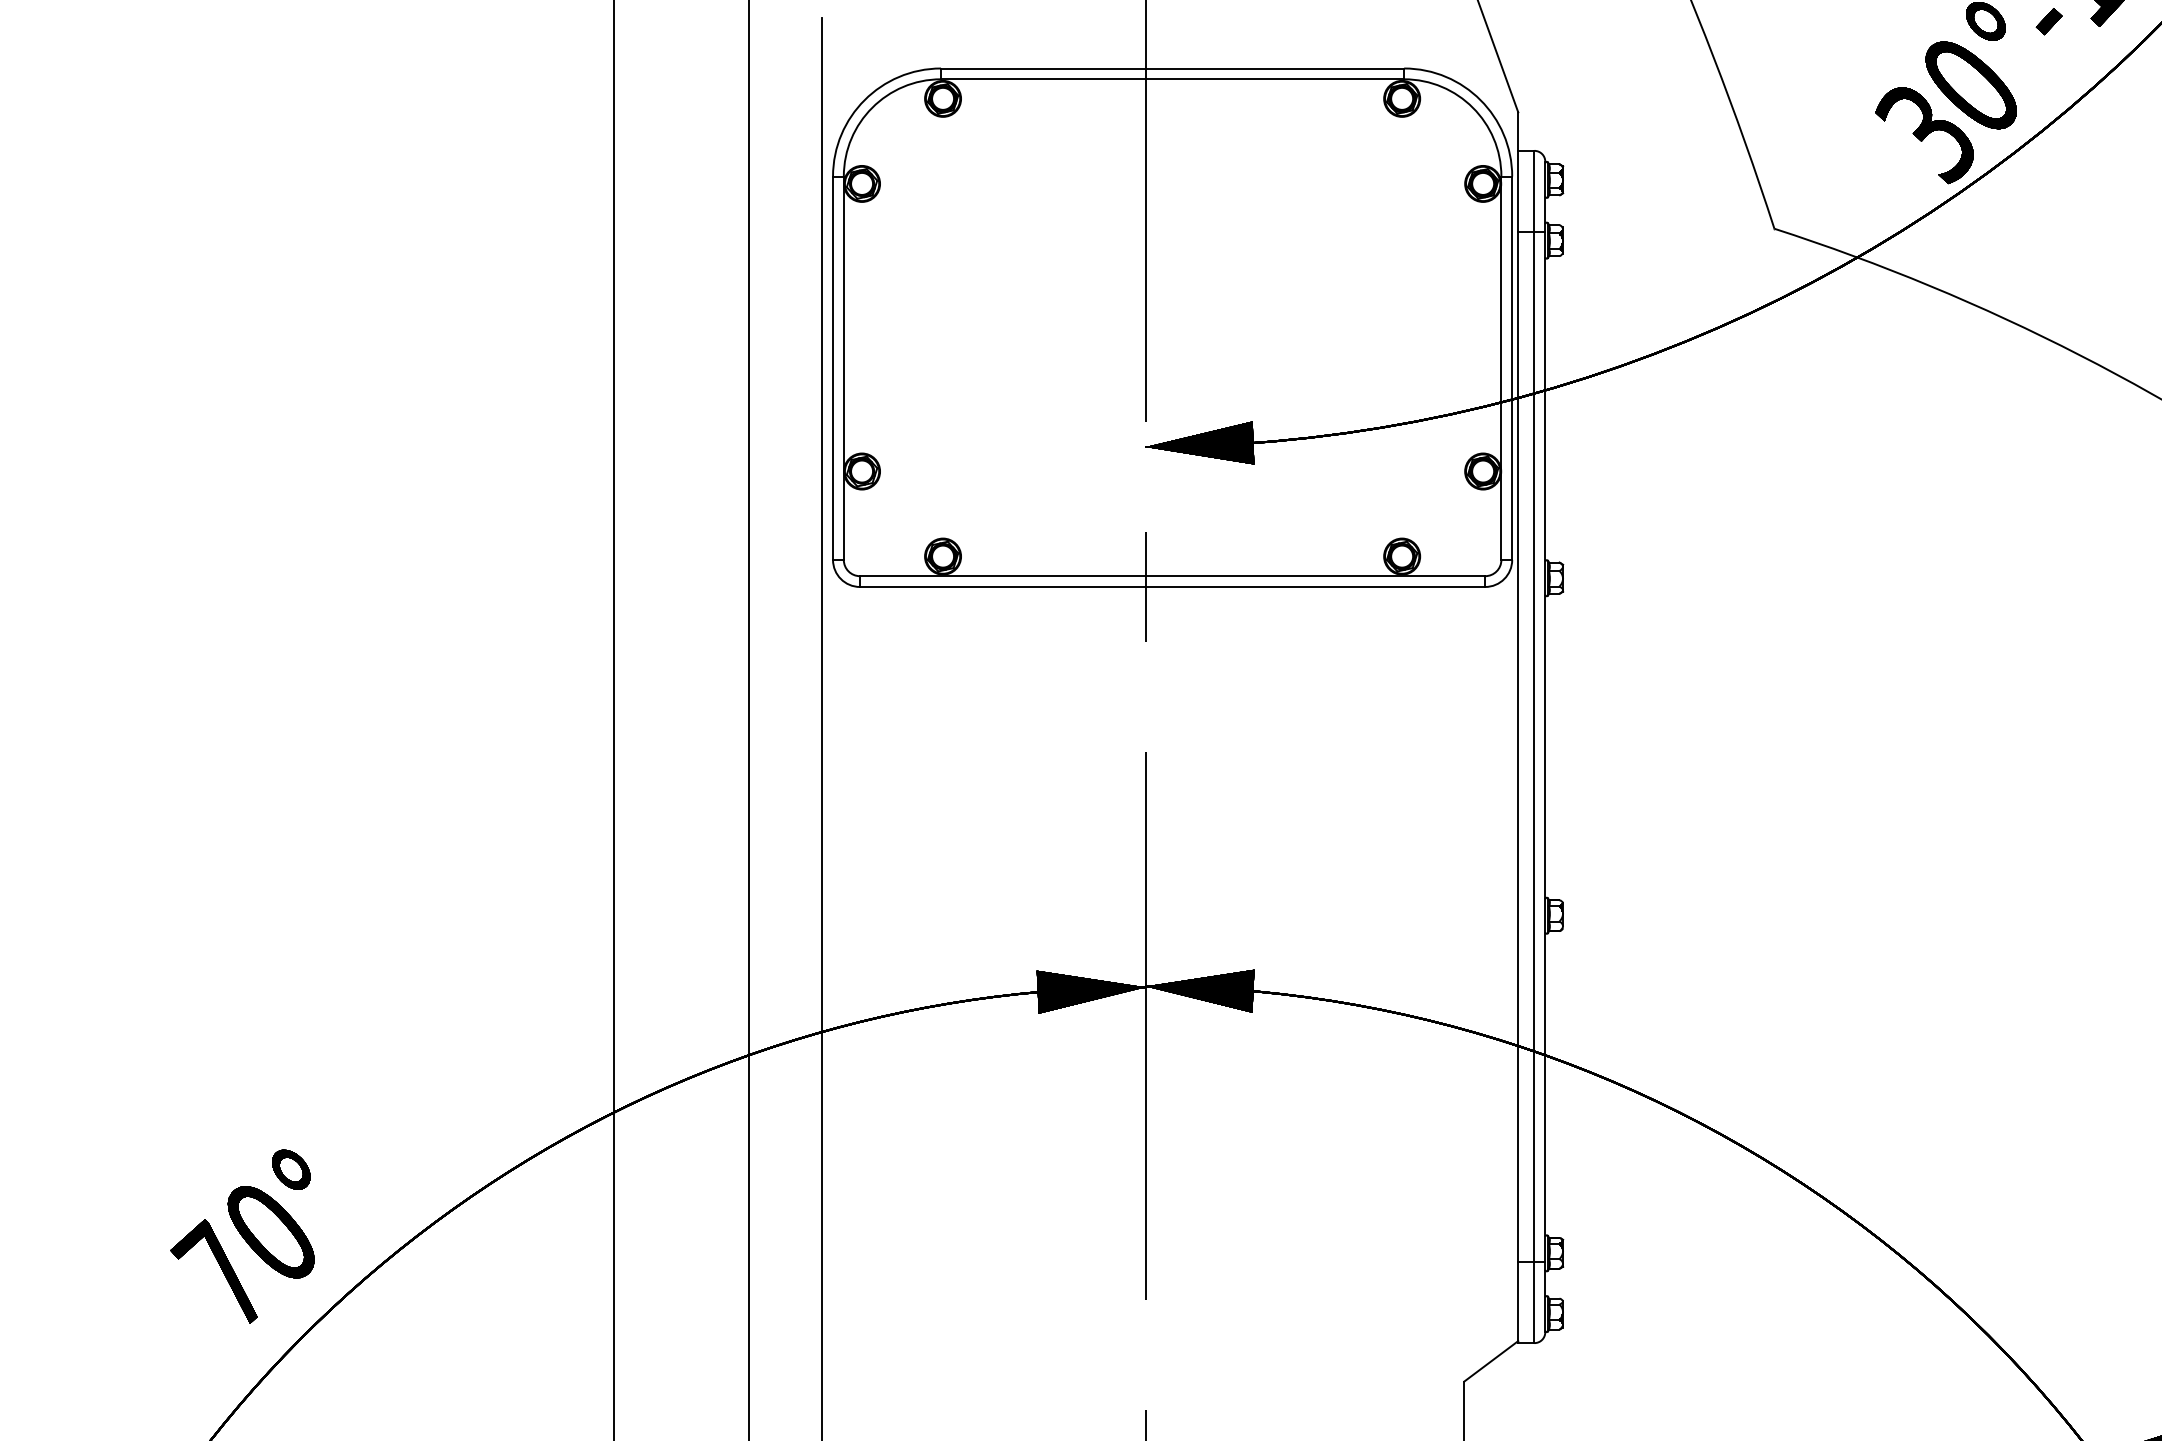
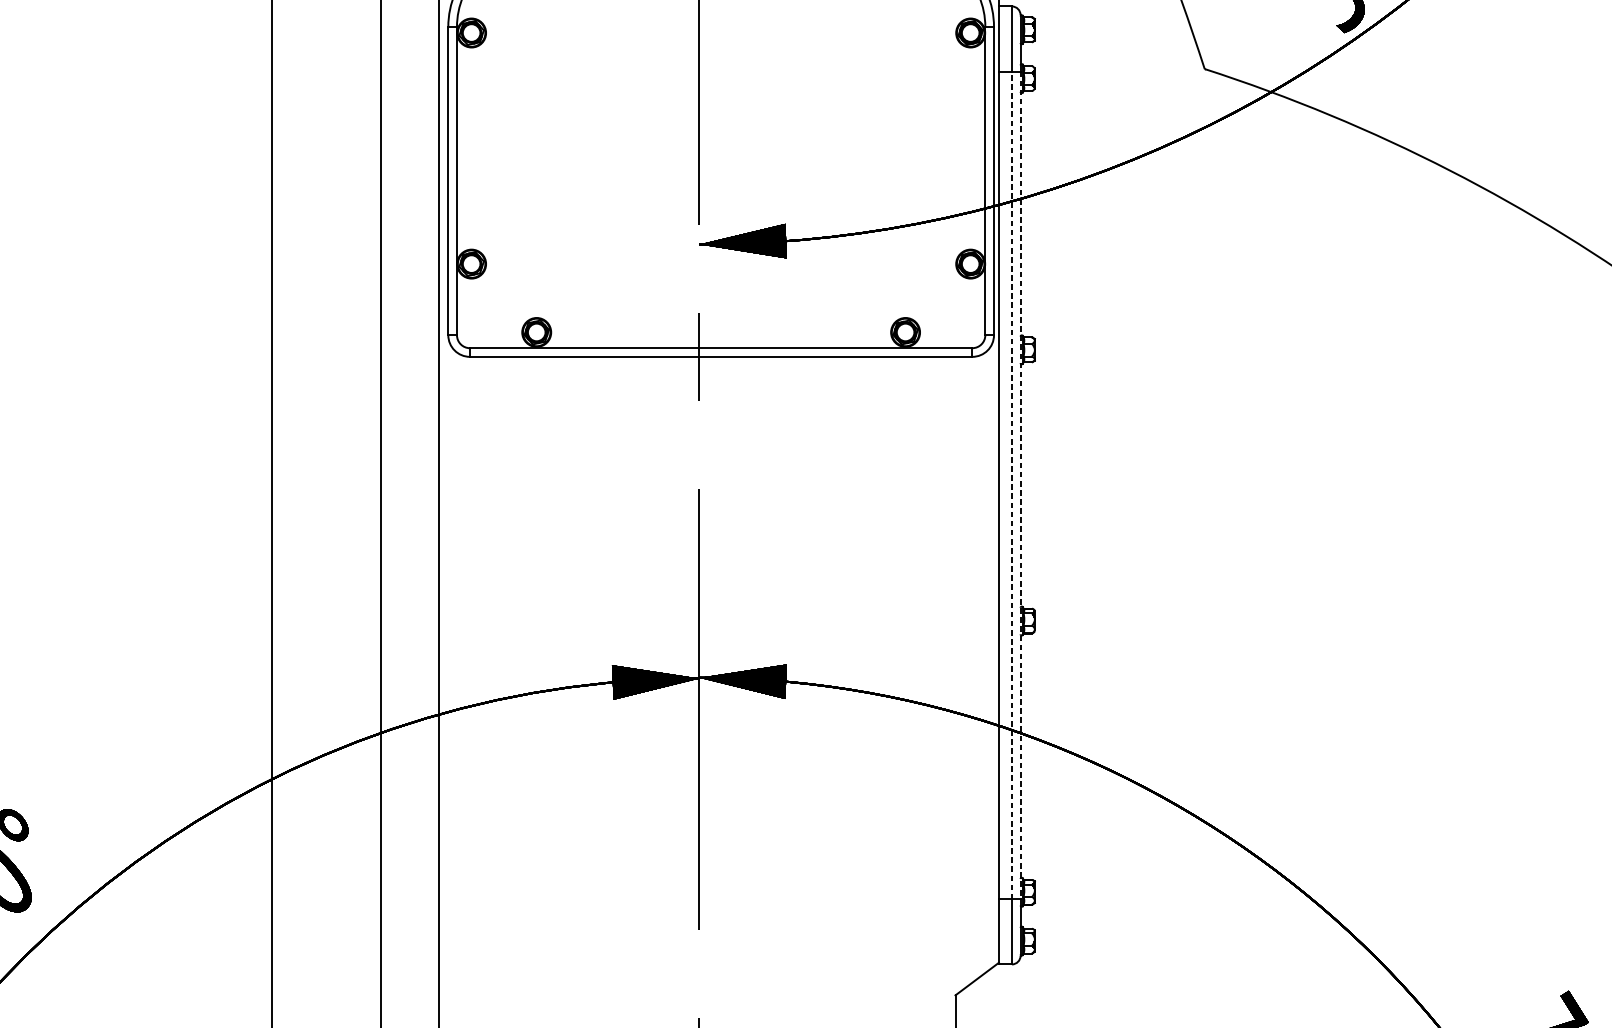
line: (1534, 746) -> (1011, 485), solid -> dashed
line: (1545, 747) -> (1020, 485), solid -> dashed

